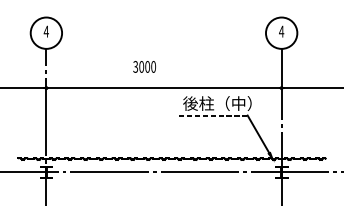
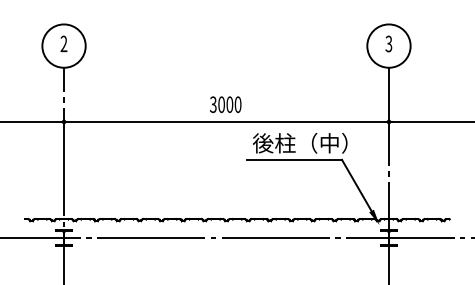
text: (46, 31) -> (63, 43), 4 -> 2
text: (281, 31) -> (388, 43), 4 -> 3
text: (144, 66) -> (225, 104), moved
line: (213, 115) -> (294, 159), dashed -> solid

